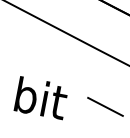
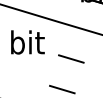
text: (40, 98) -> (27, 42), moved

